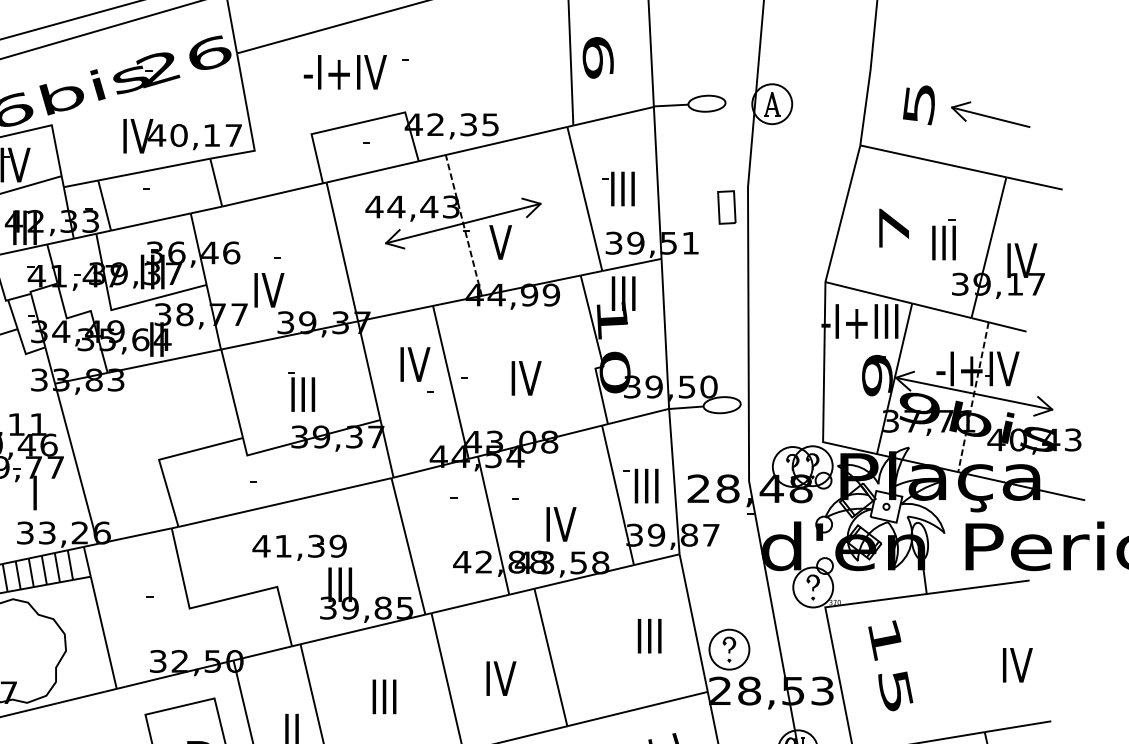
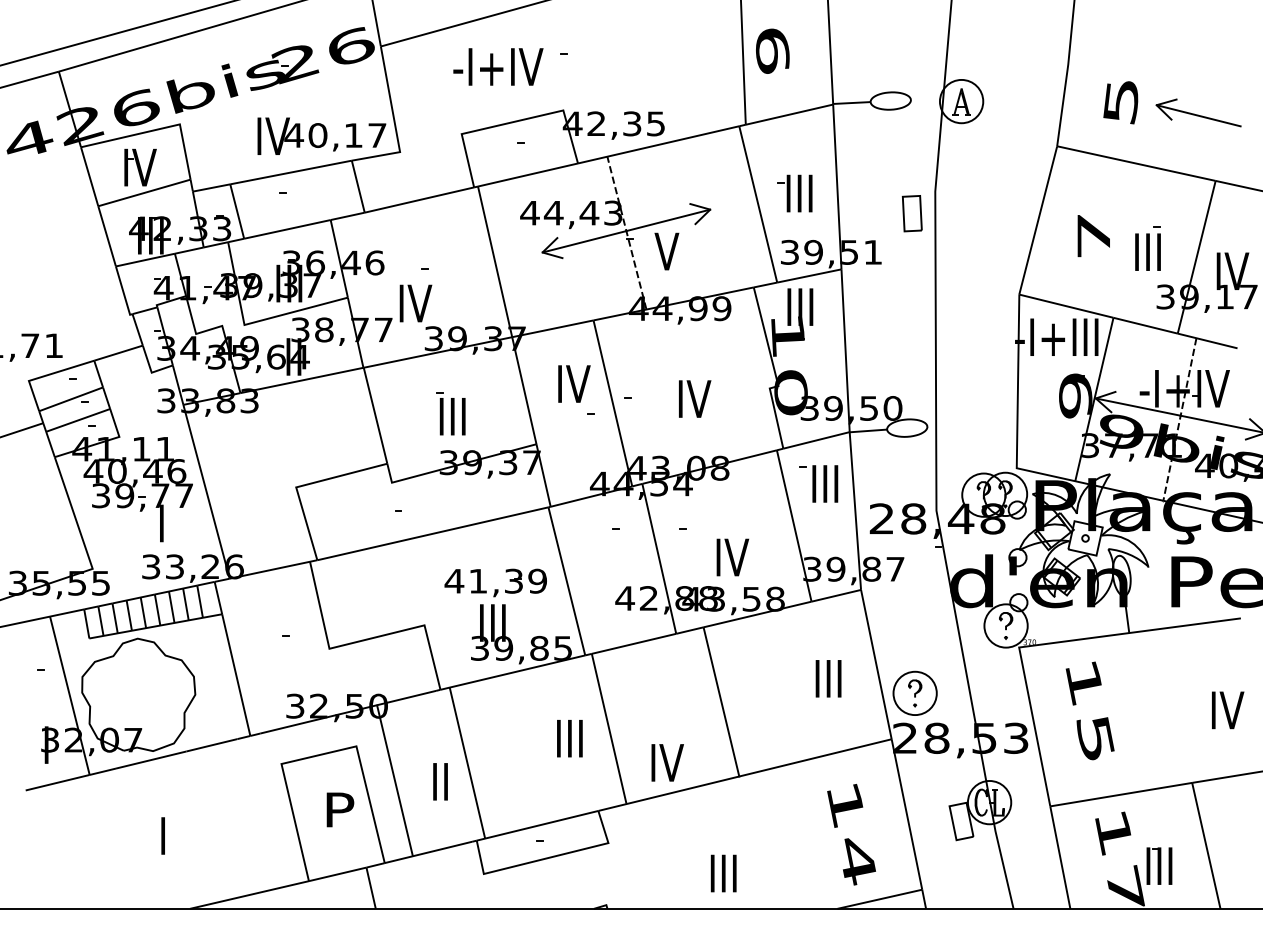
part: (640, 485) -> (818, 483), moved
part: (299, 553) -> (495, 589), moved
text: (501, 678) -> (667, 762), moved
text: (384, 696) -> (569, 738), moved

